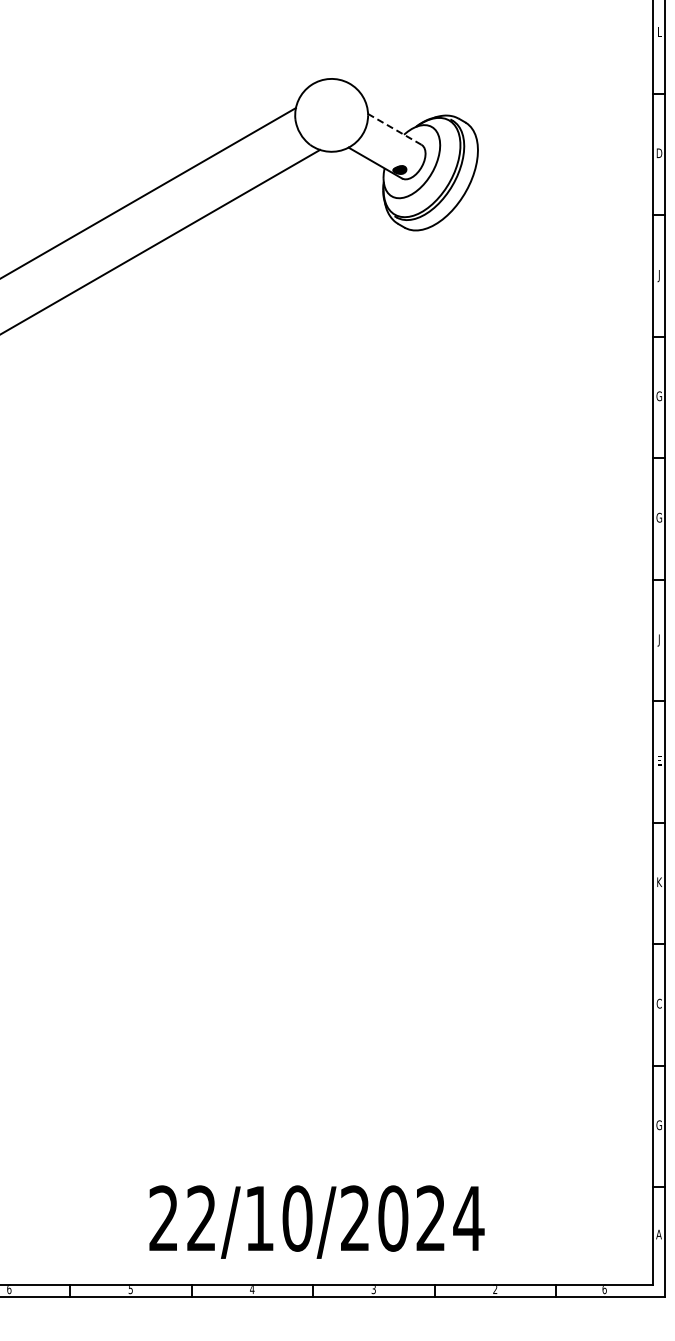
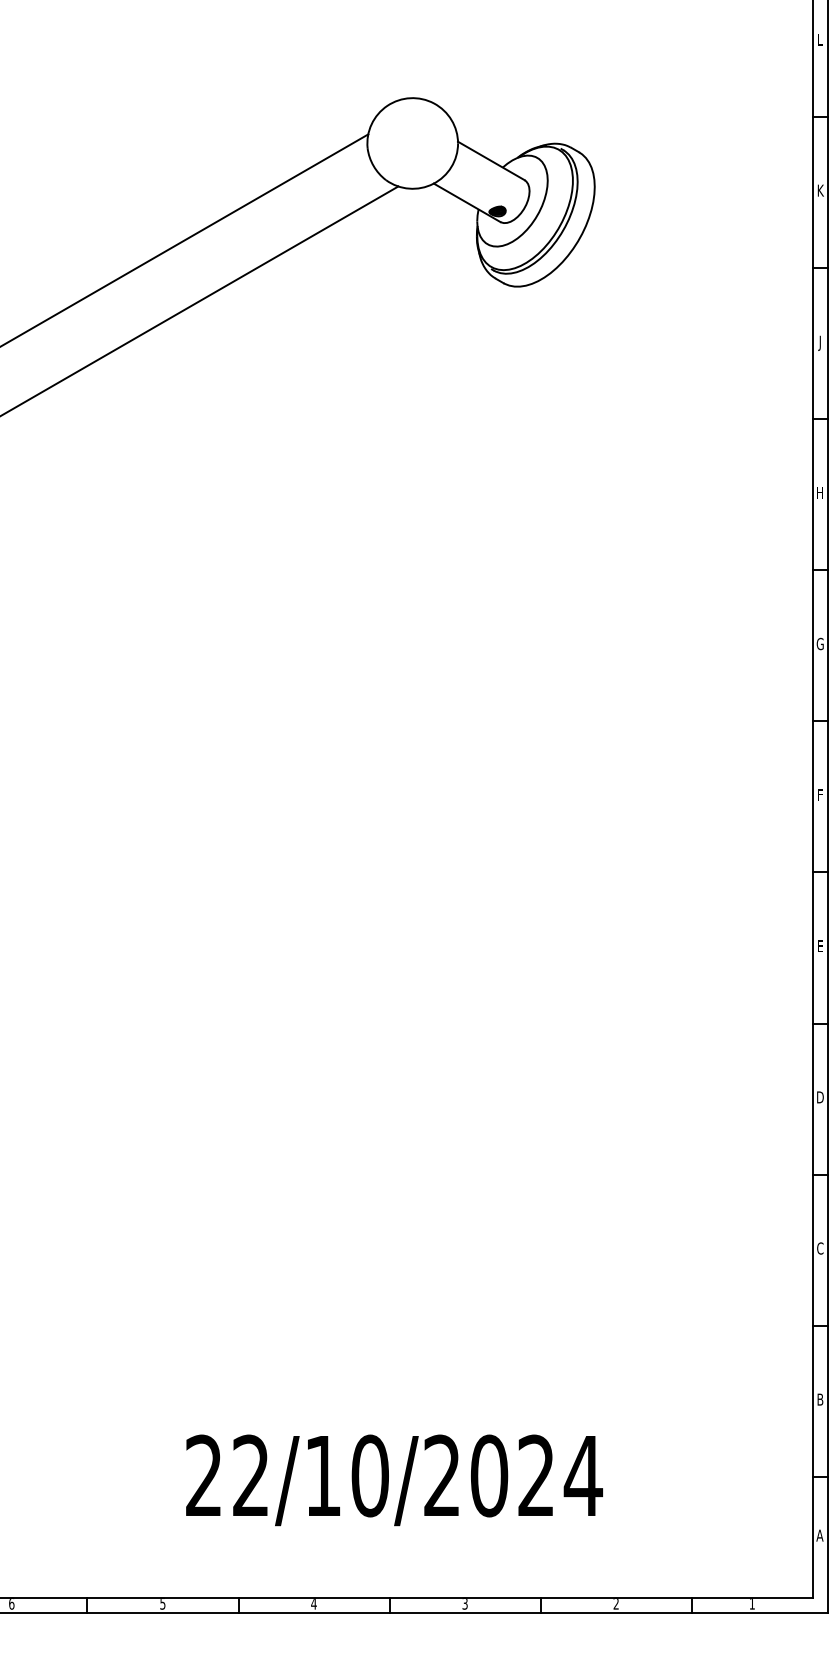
line: (394, 129) -> (490, 161), dashed -> solid
text: (659, 153) -> (820, 190), D -> K
text: (659, 396) -> (820, 493), G -> H
text: (658, 640) -> (819, 796), J -> F
text: (659, 881) -> (820, 1096), K -> D
text: (658, 1125) -> (819, 1399), G -> B
text: (316, 1221) -> (393, 1479), moved
text: (604, 1290) -> (752, 1605), 6 -> 1

